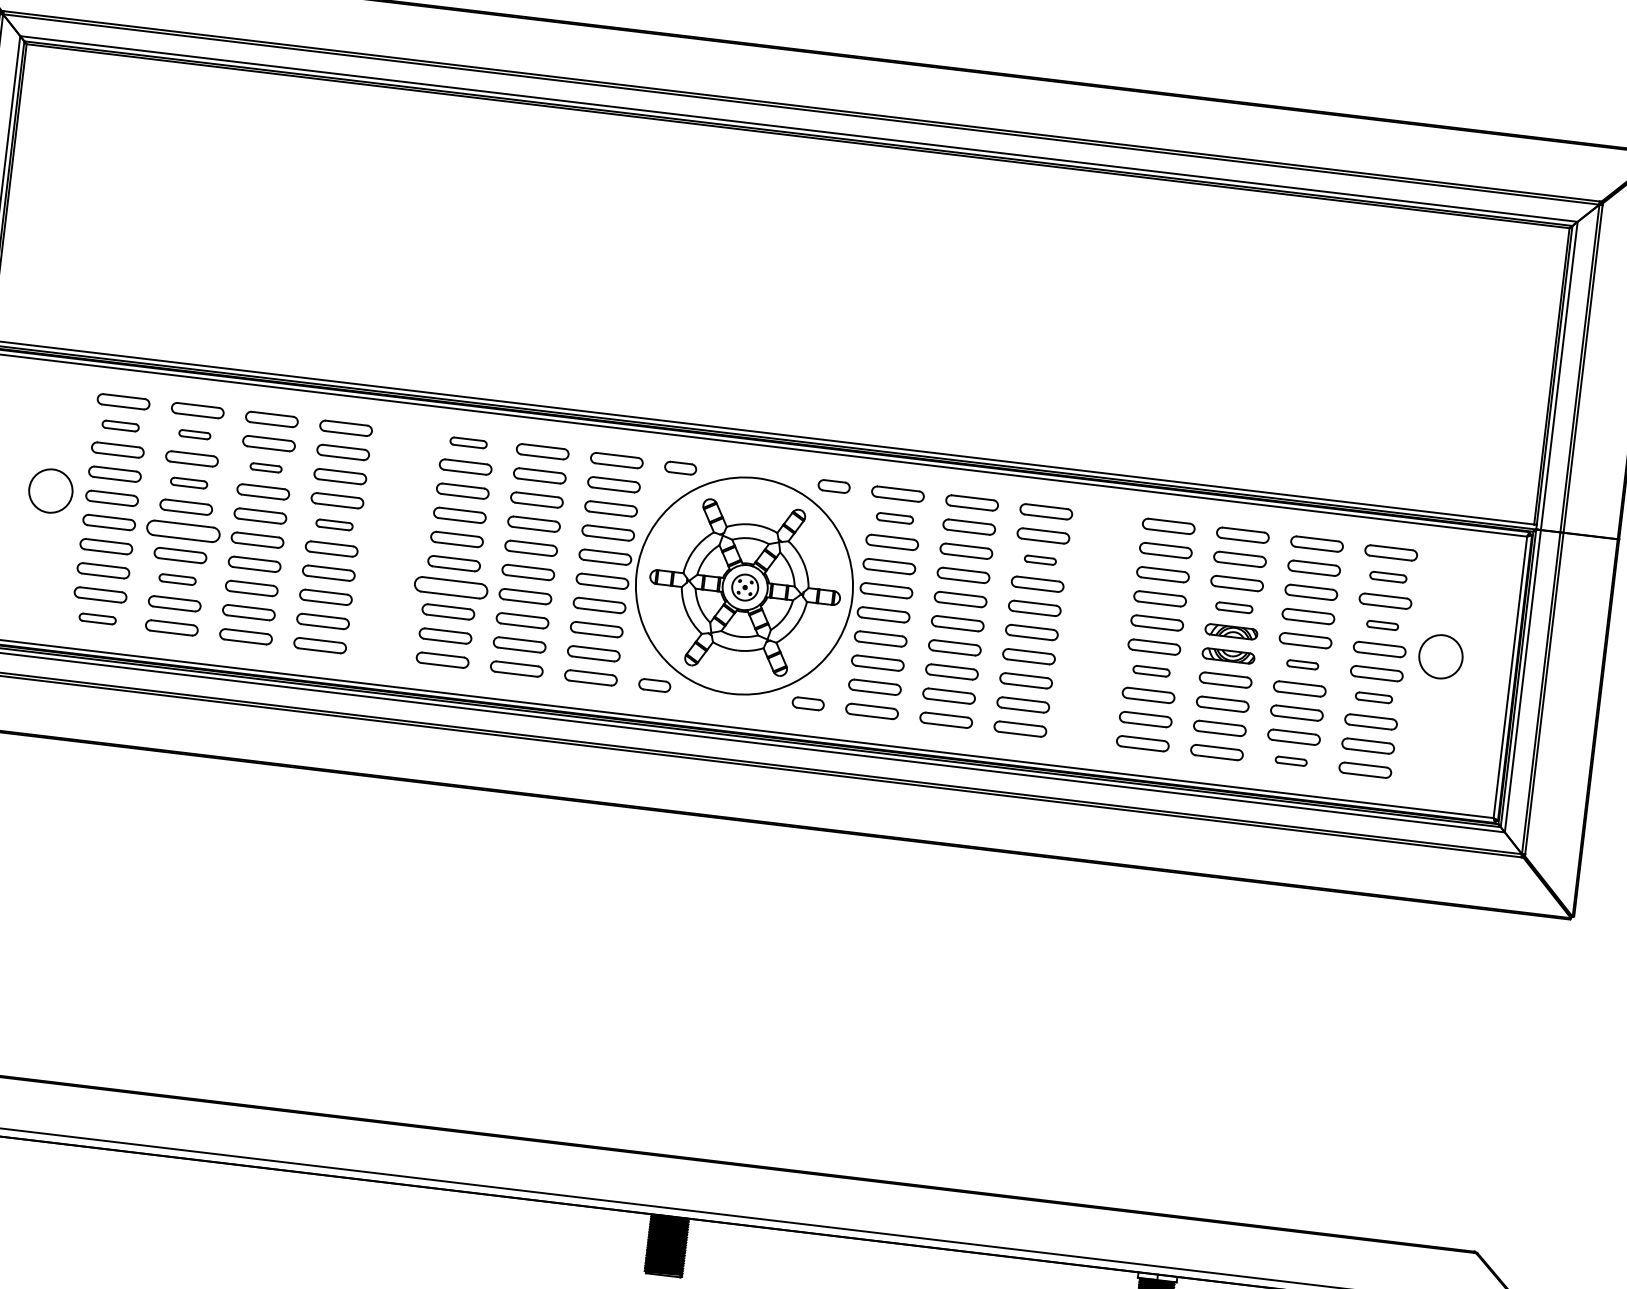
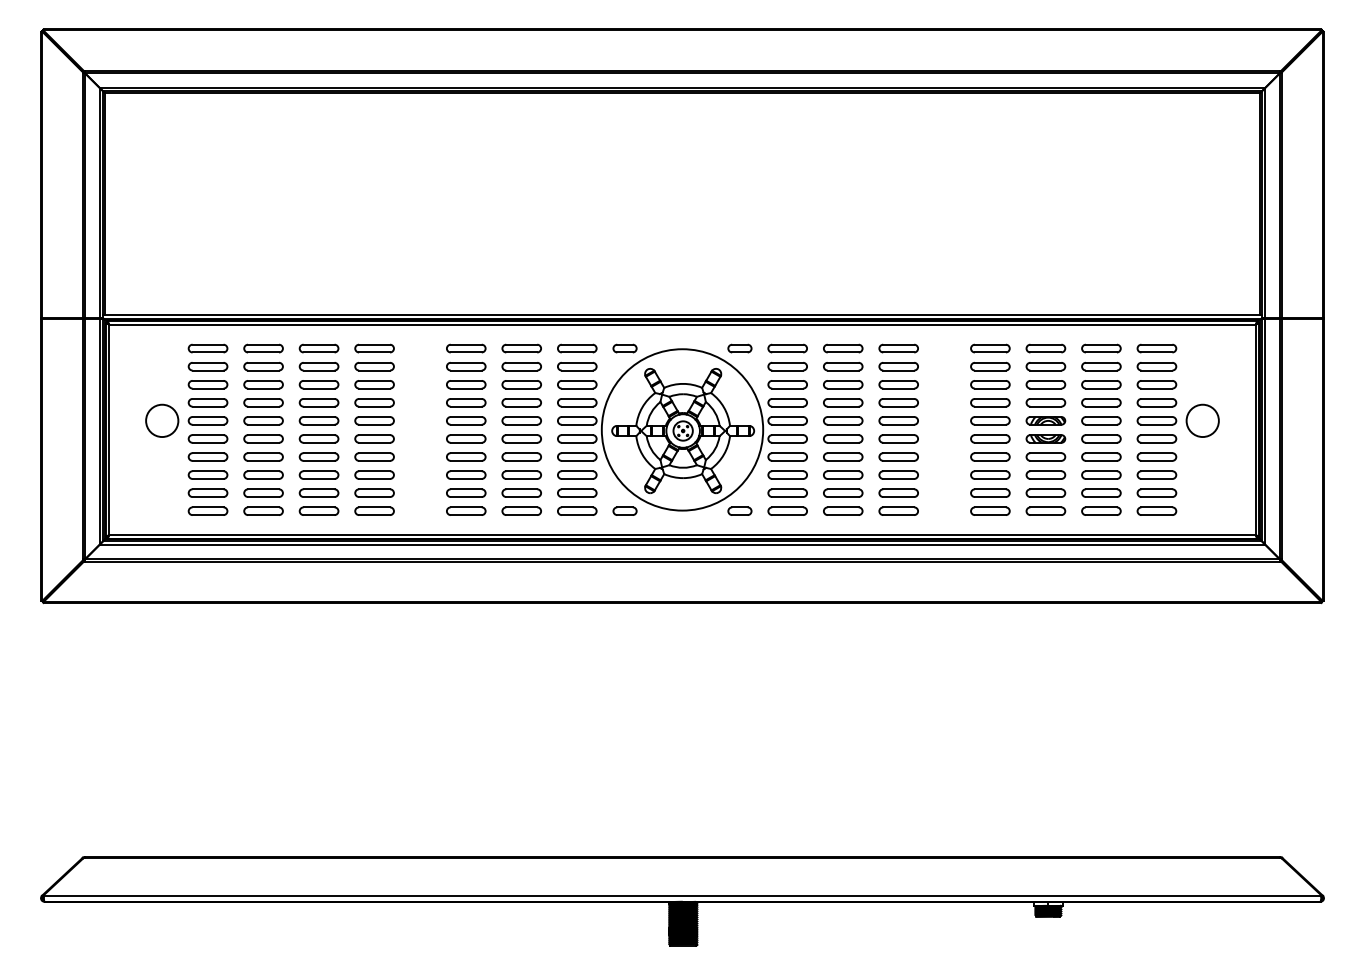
part: (120, 425) -> (207, 366), size x1.43
part: (194, 434) -> (263, 366), size x1.67
part: (468, 442) -> (466, 348), size x1.43
part: (265, 467) -> (318, 384), size x1.67
part: (189, 482) -> (263, 402), size x1.43
part: (894, 518) -> (787, 366), size x1.43
part: (334, 524) -> (374, 420), size x1.43
part: (183, 530) -> (263, 438), size x0.71
part: (1040, 559) -> (898, 384), size x1.67
part: (1387, 576) -> (1156, 366), size x1.43
part: (177, 578) -> (263, 474), size x1.43
part: (451, 587) -> (466, 456), size x0.71
part: (1233, 607) -> (1045, 402), size x1.43
part: (97, 618) -> (207, 510), size x1.43
part: (1382, 624) -> (1156, 402), size x1.67
part: (1302, 664) -> (1101, 438), size x1.67
part: (1151, 670) -> (990, 456), size x1.43
part: (1373, 697) -> (1156, 456), size x1.43
part: (1291, 760) -> (1101, 510), size x1.67

